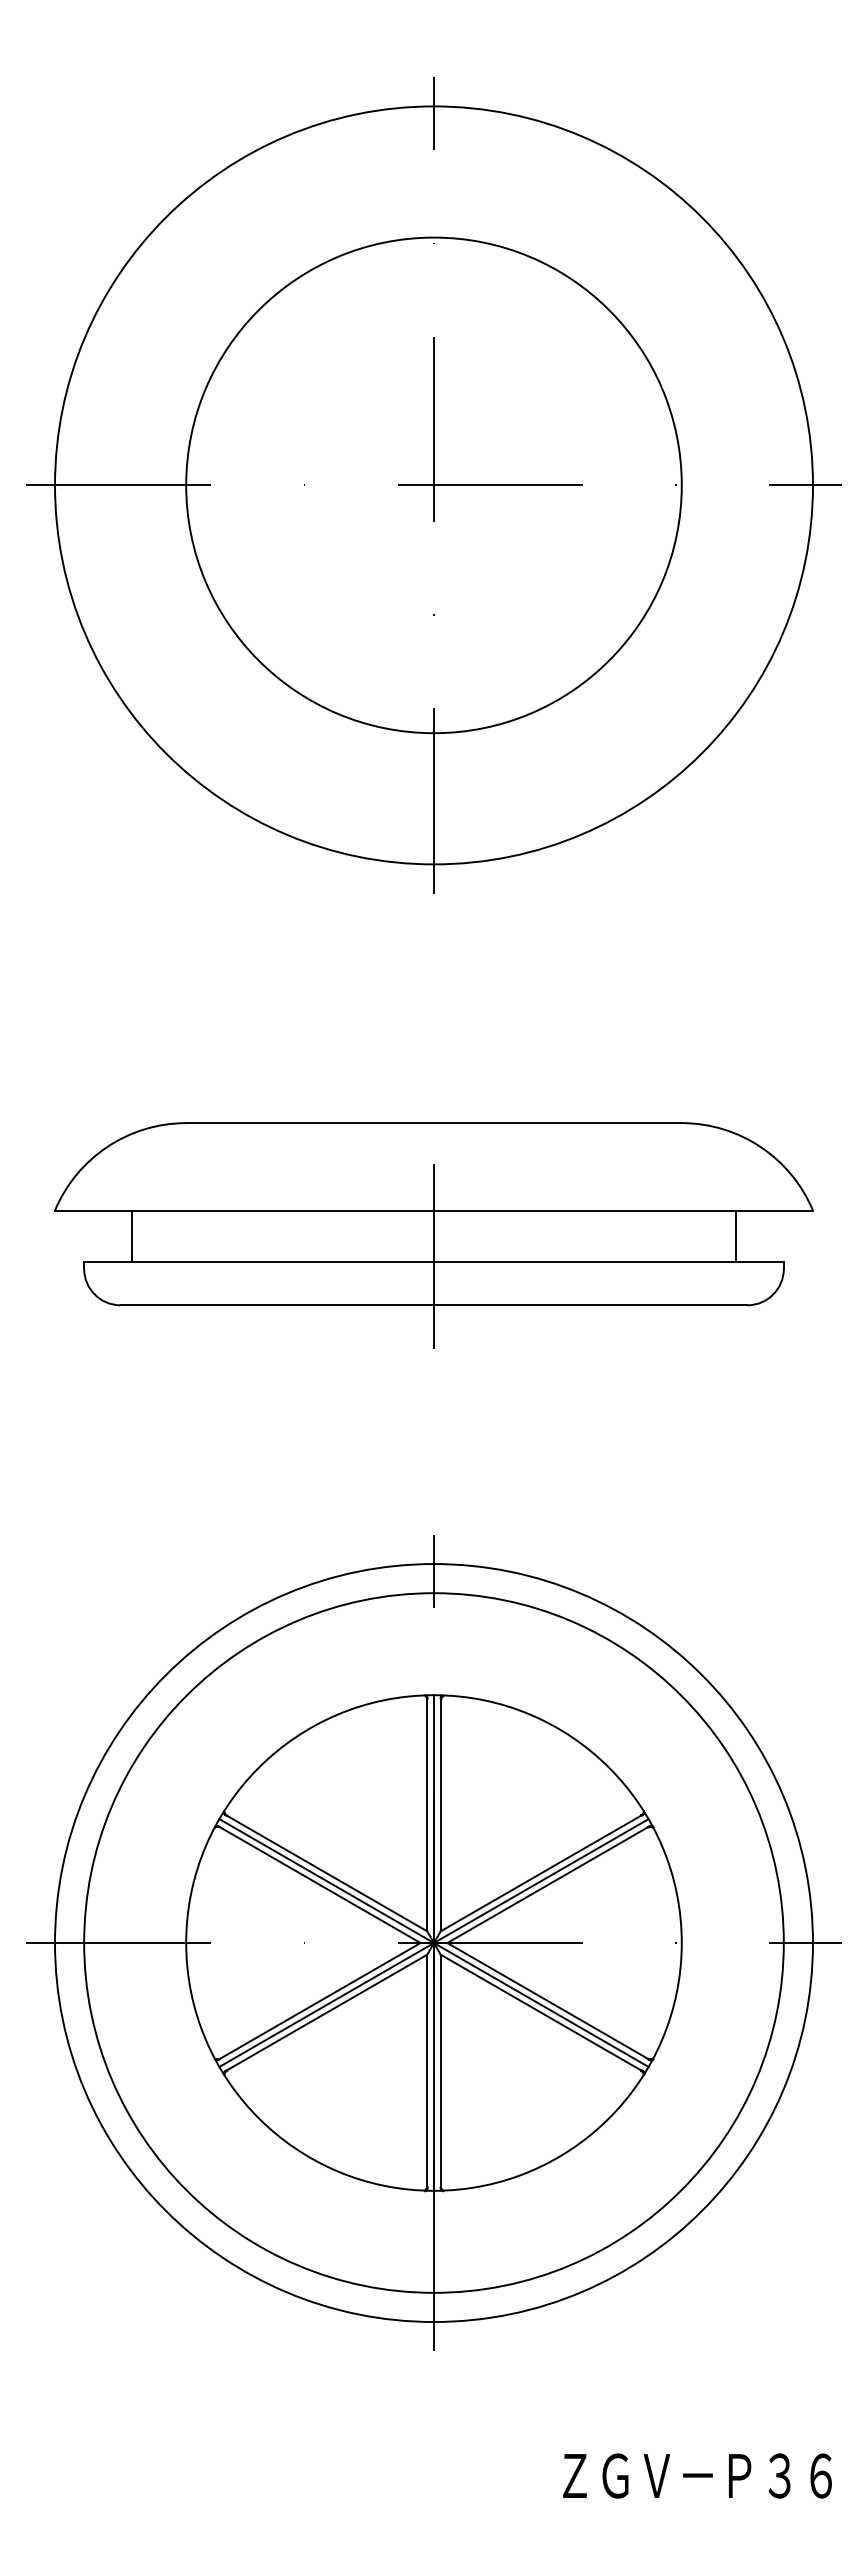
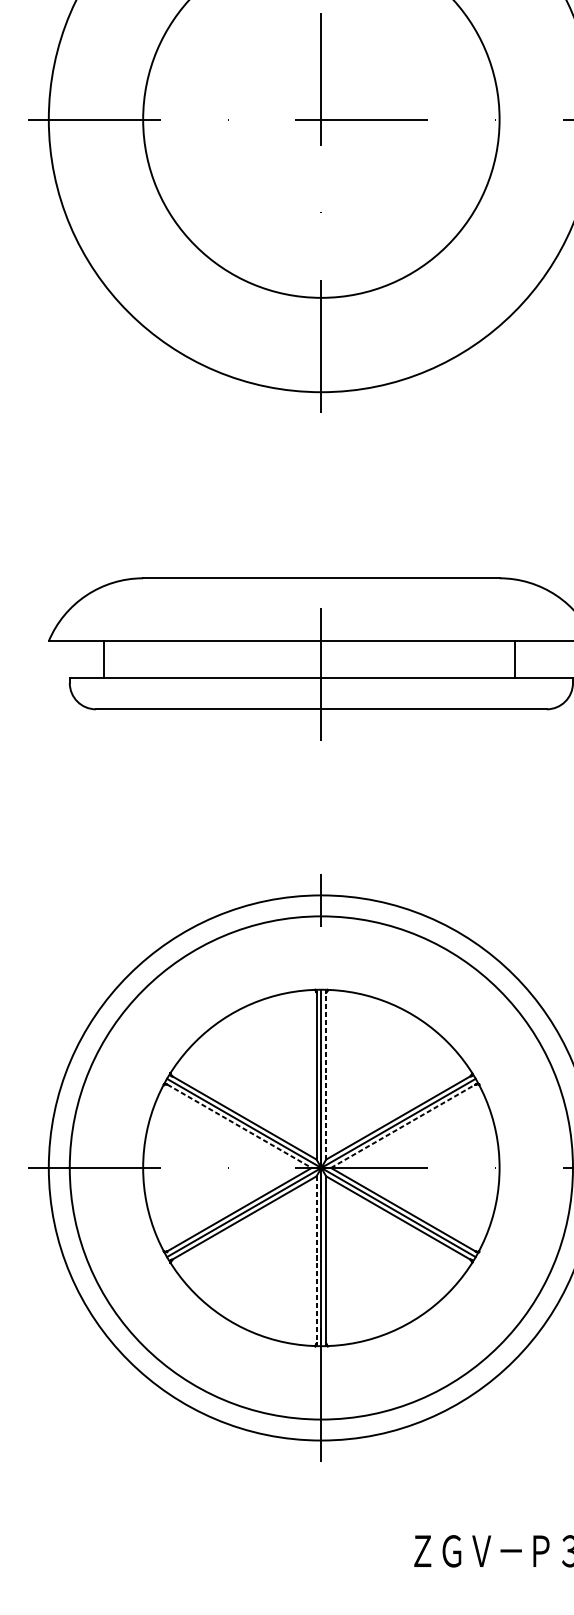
line: (736, 1235) -> (515, 659), moved
line: (440, 1815) -> (326, 1076), solid -> dashed
line: (320, 1885) -> (239, 1126), solid -> dashed
line: (547, 1885) -> (403, 1126), solid -> dashed
line: (427, 2070) -> (316, 1259), solid -> dashed

